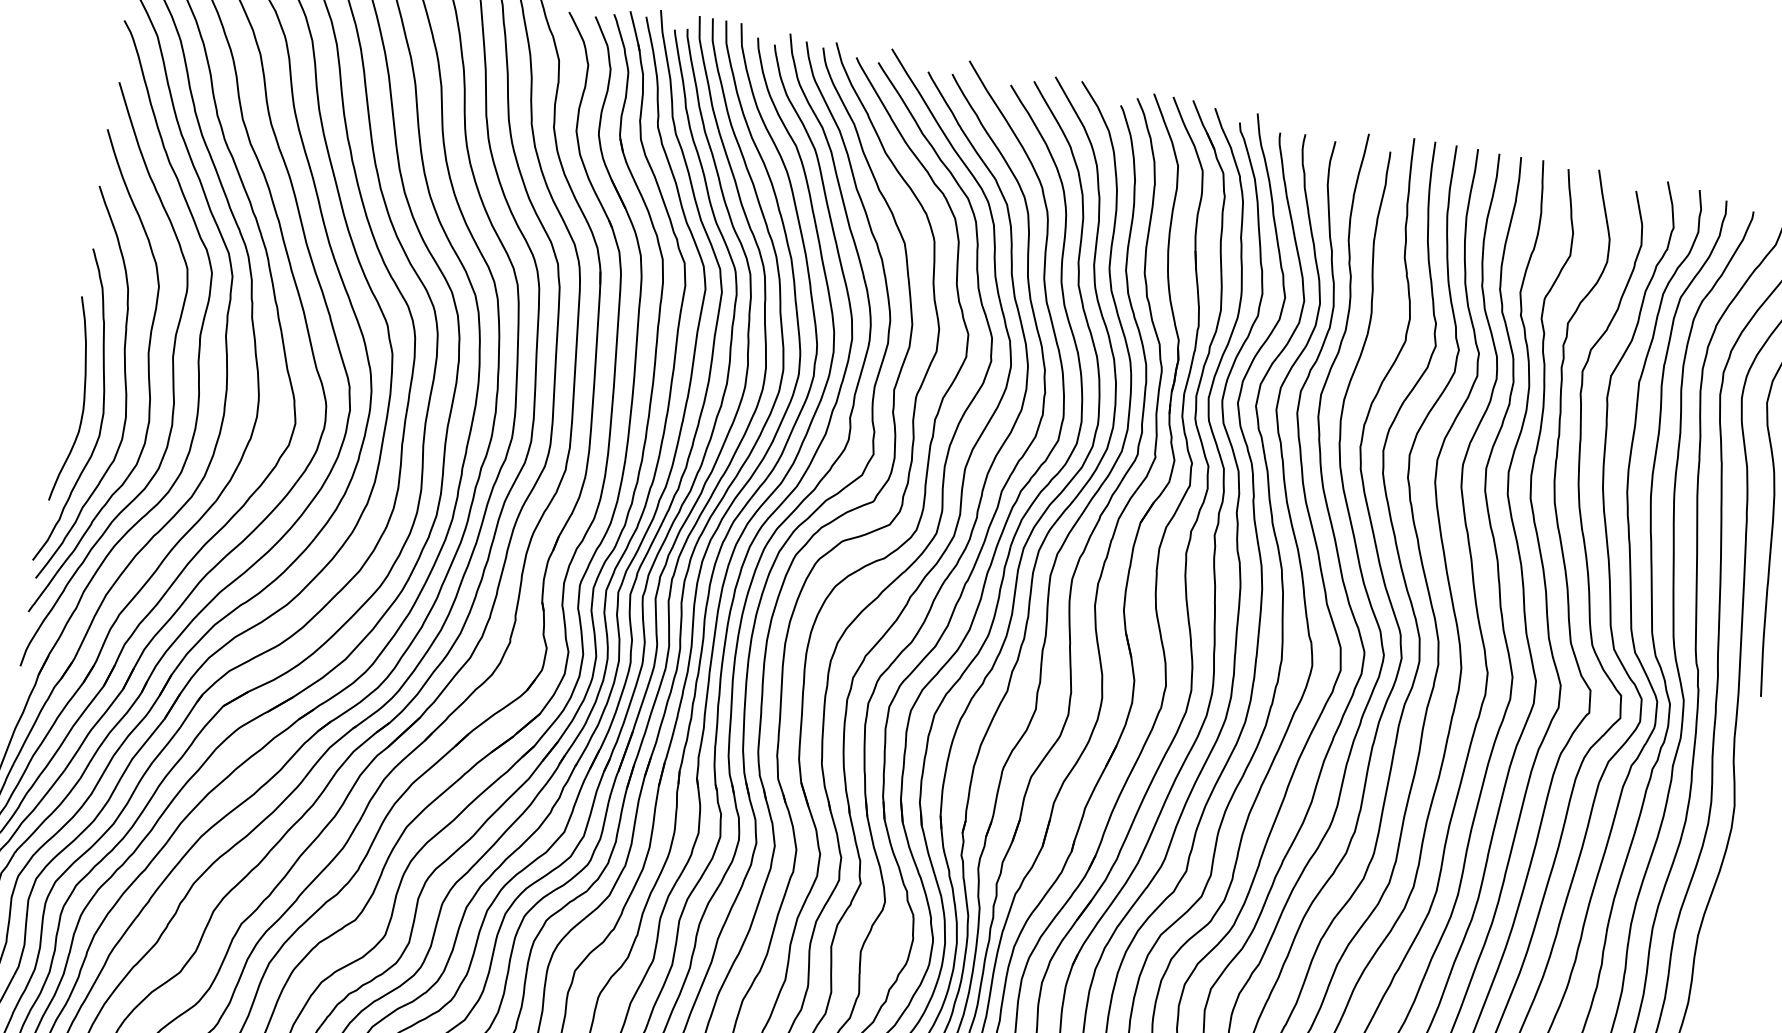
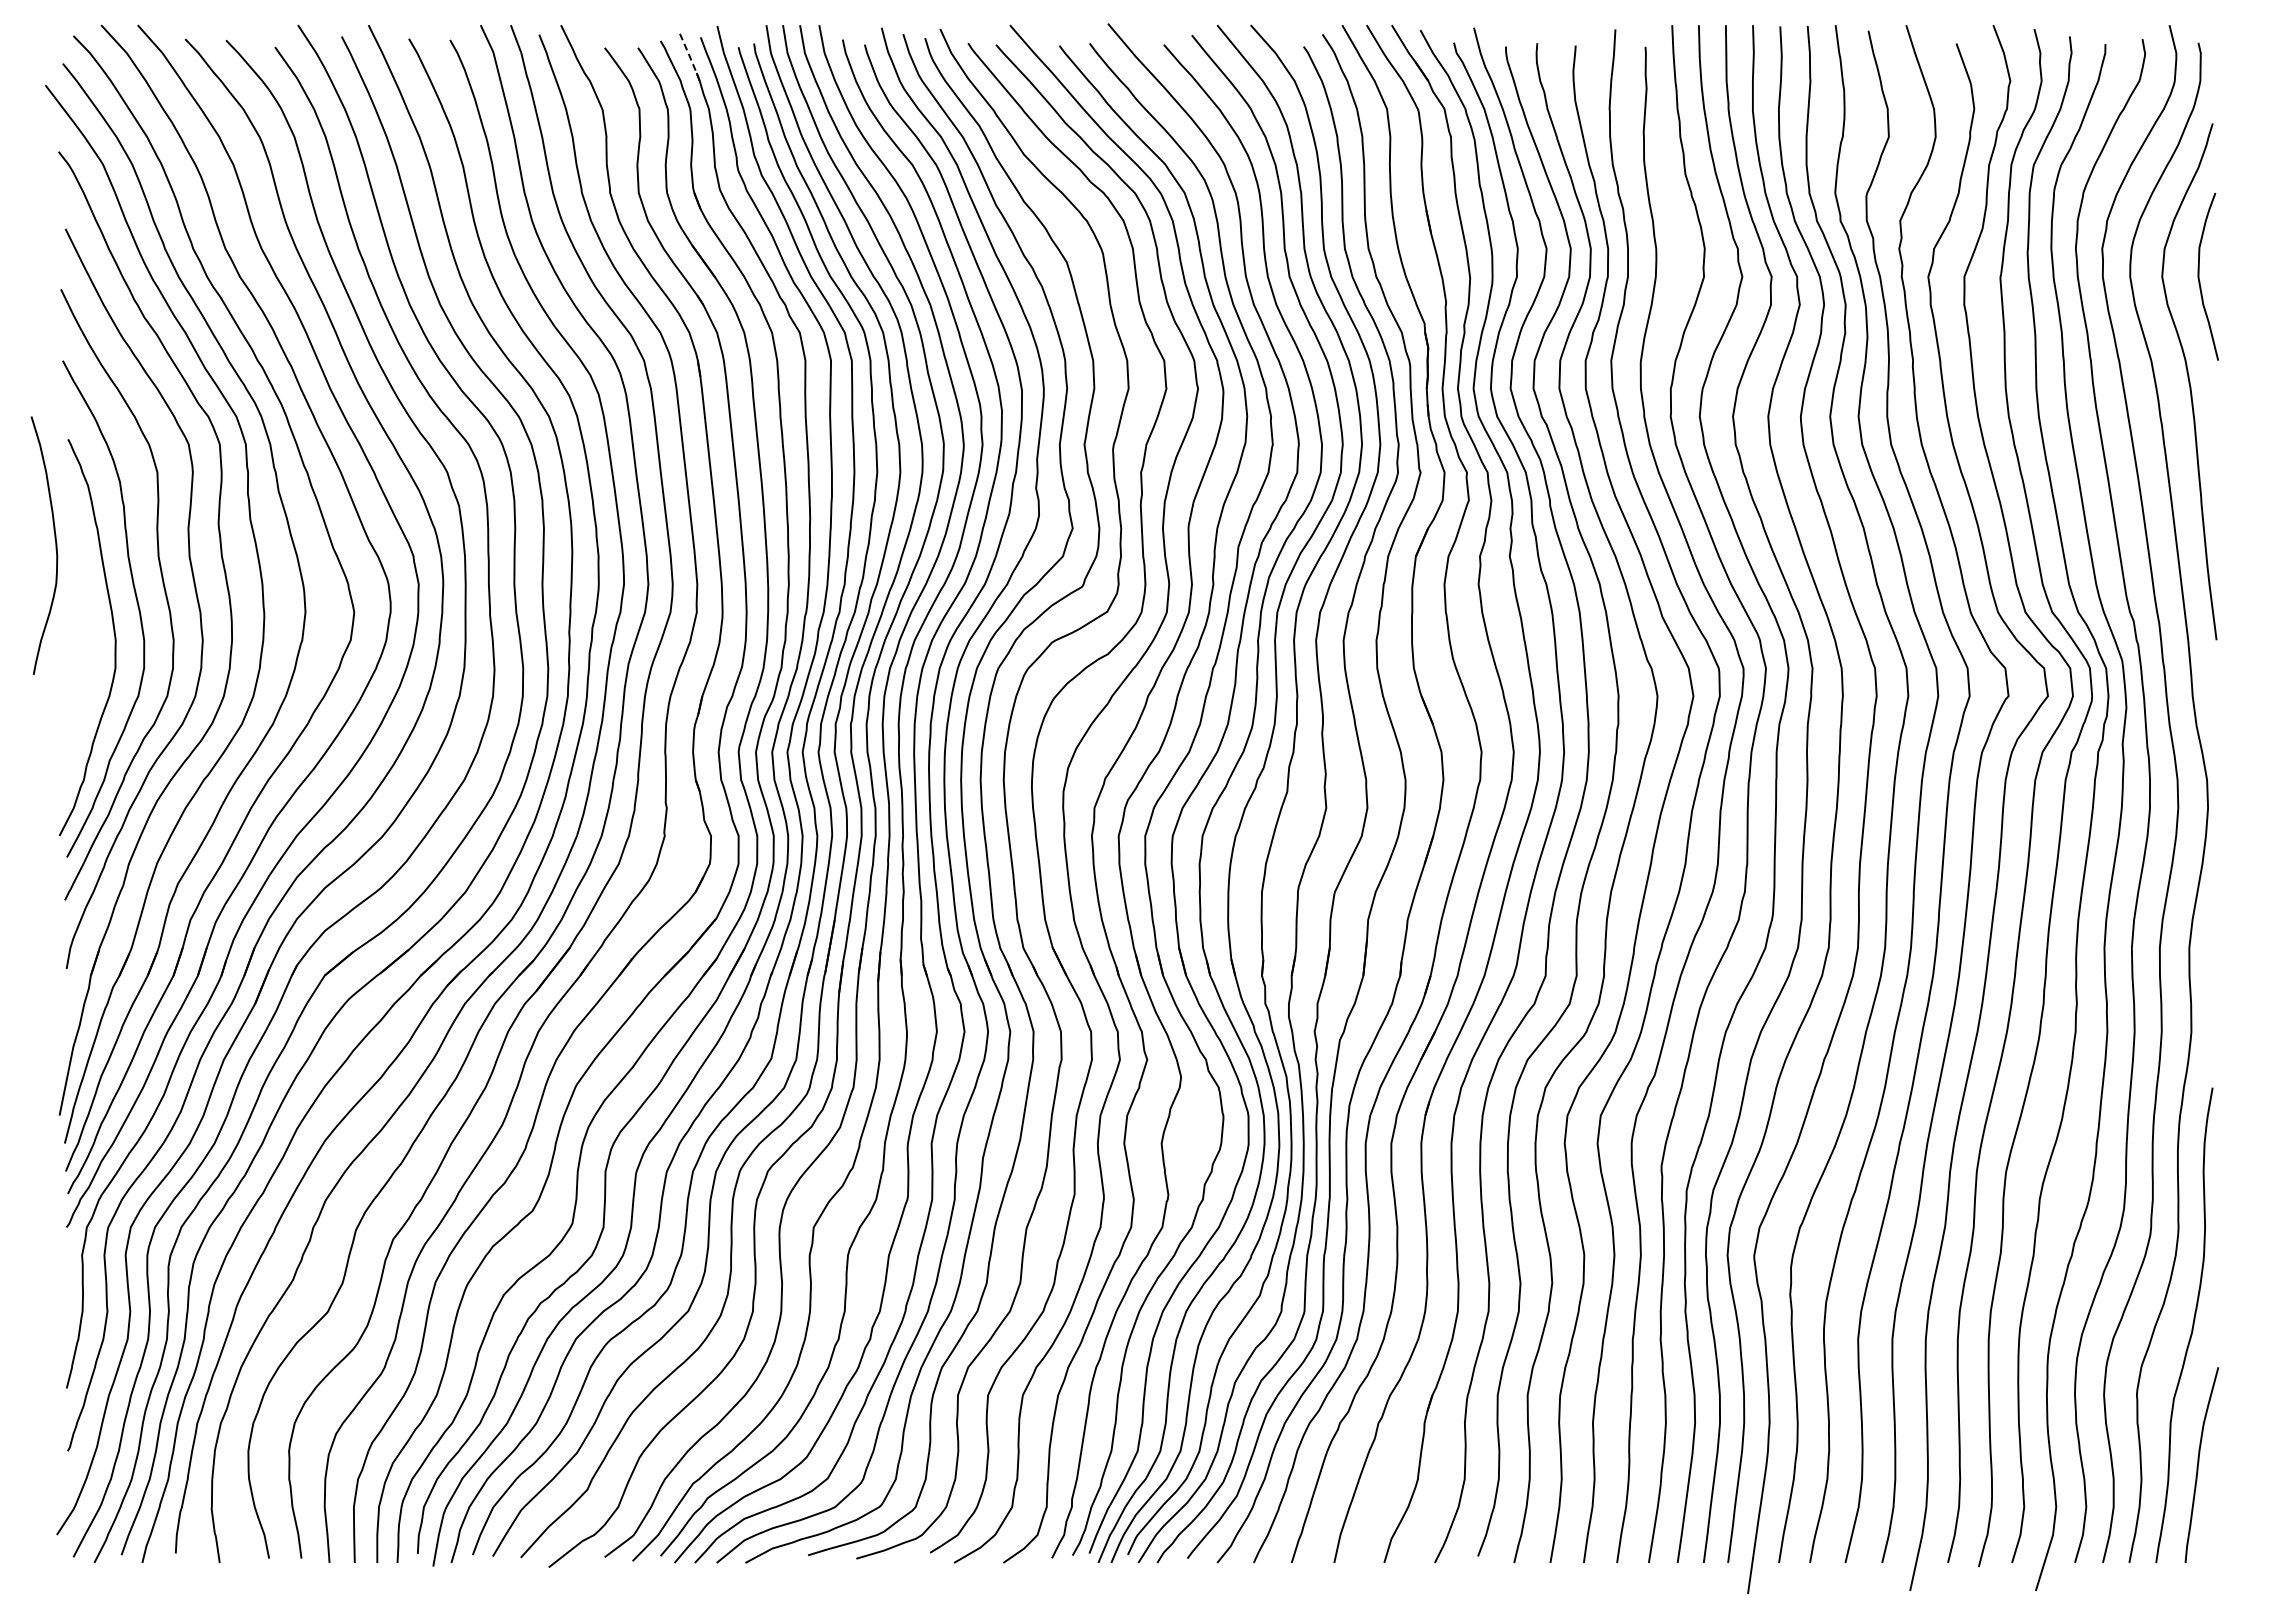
line: (635, 31) -> (690, 57), solid -> dashed
curve: (83, 401) -> (55, 545), moved

